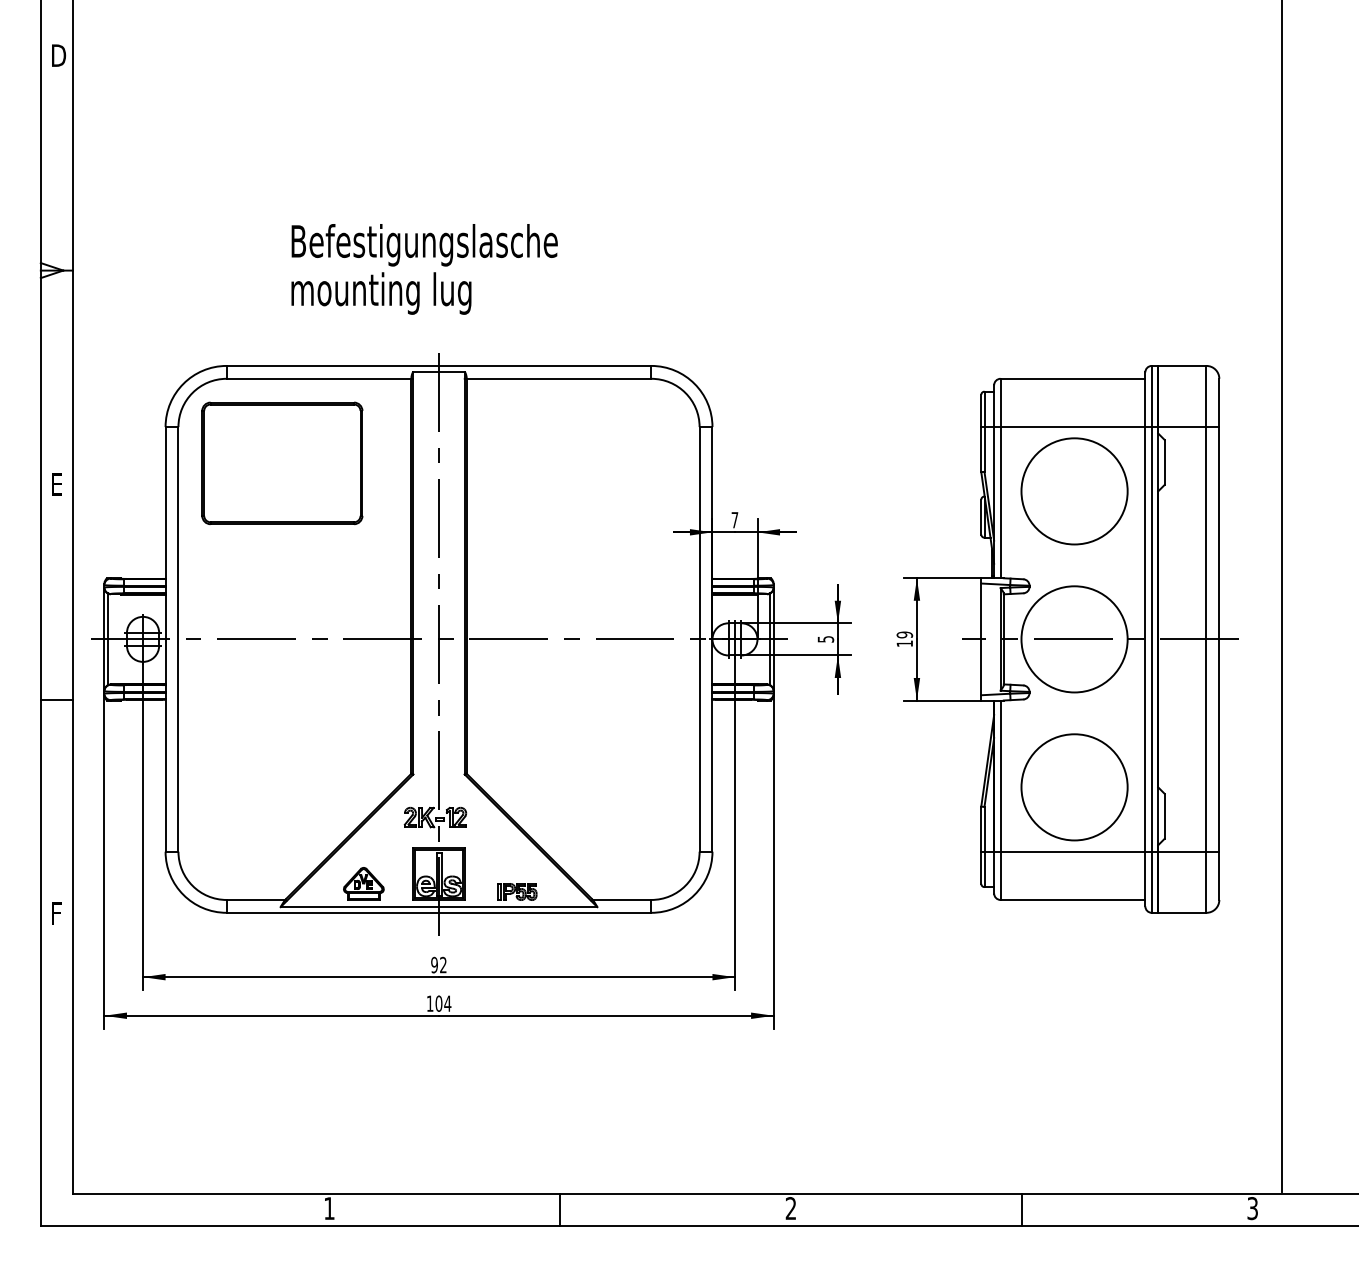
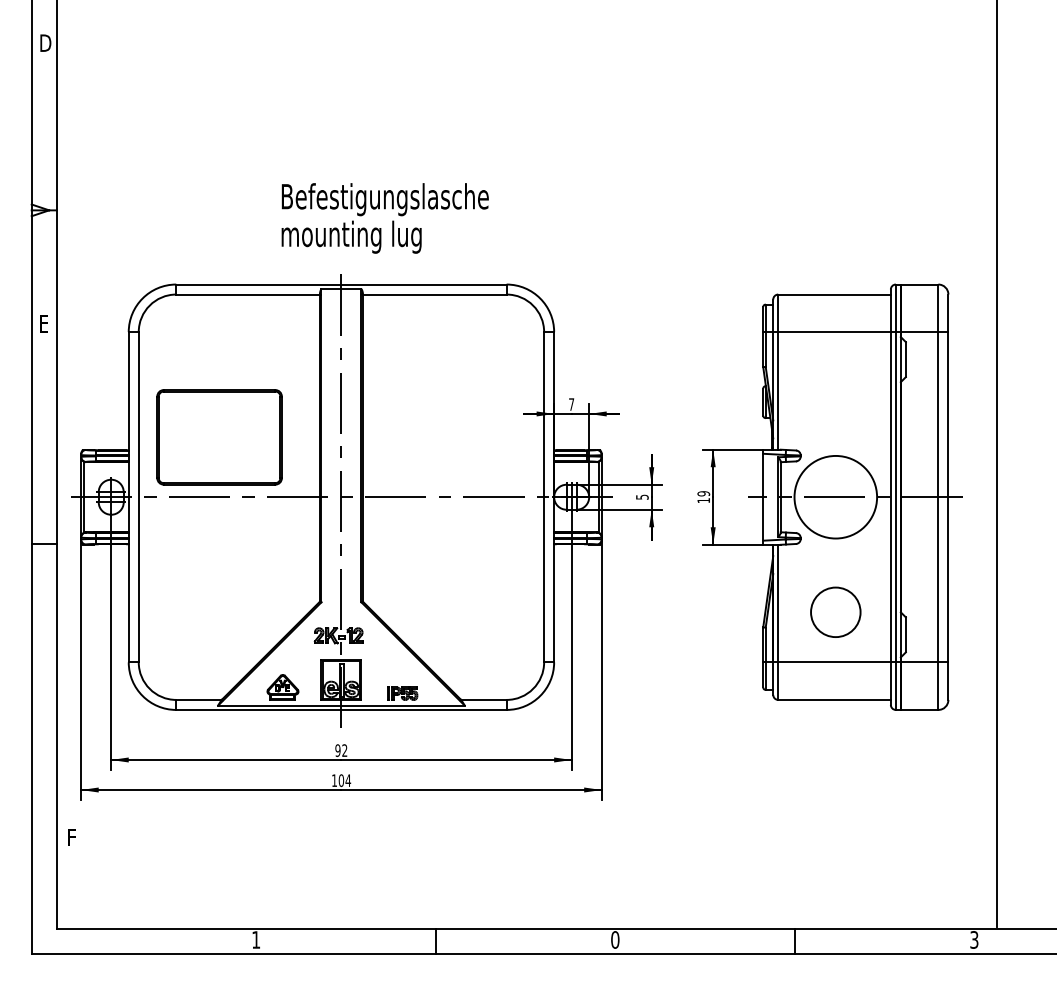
text: (423, 269) -> (384, 218), moved
part: (282, 463) -> (219, 437), moved
text: (55, 484) -> (43, 323), moved
circle: (1074, 491) -> (835, 382), removed
circle: (1074, 787) -> (835, 612), size x0.6
text: (55, 913) -> (71, 837), moved
text: (791, 1207) -> (615, 939), 2 -> 0

